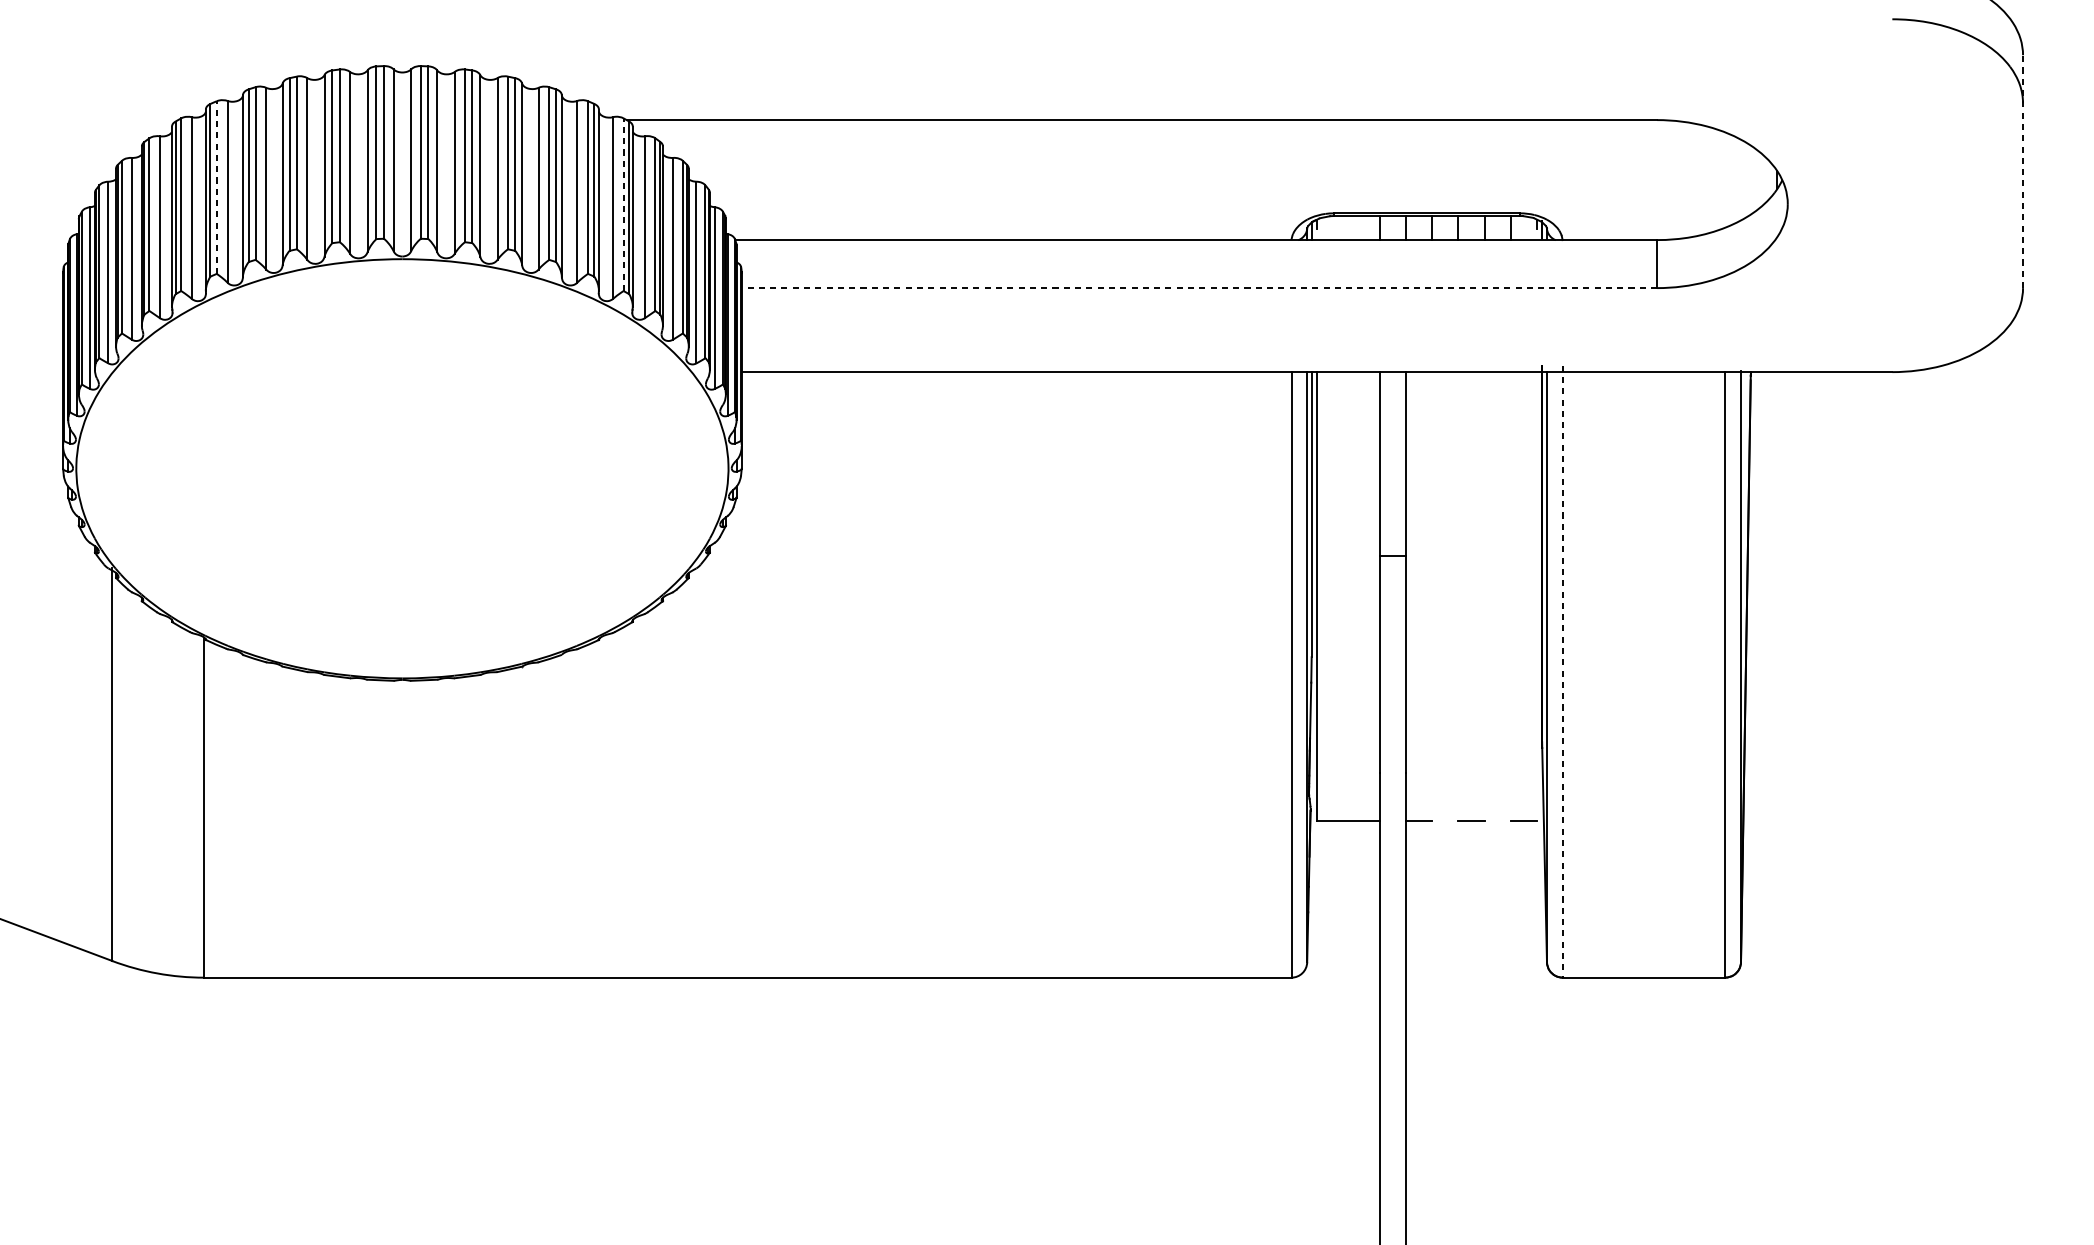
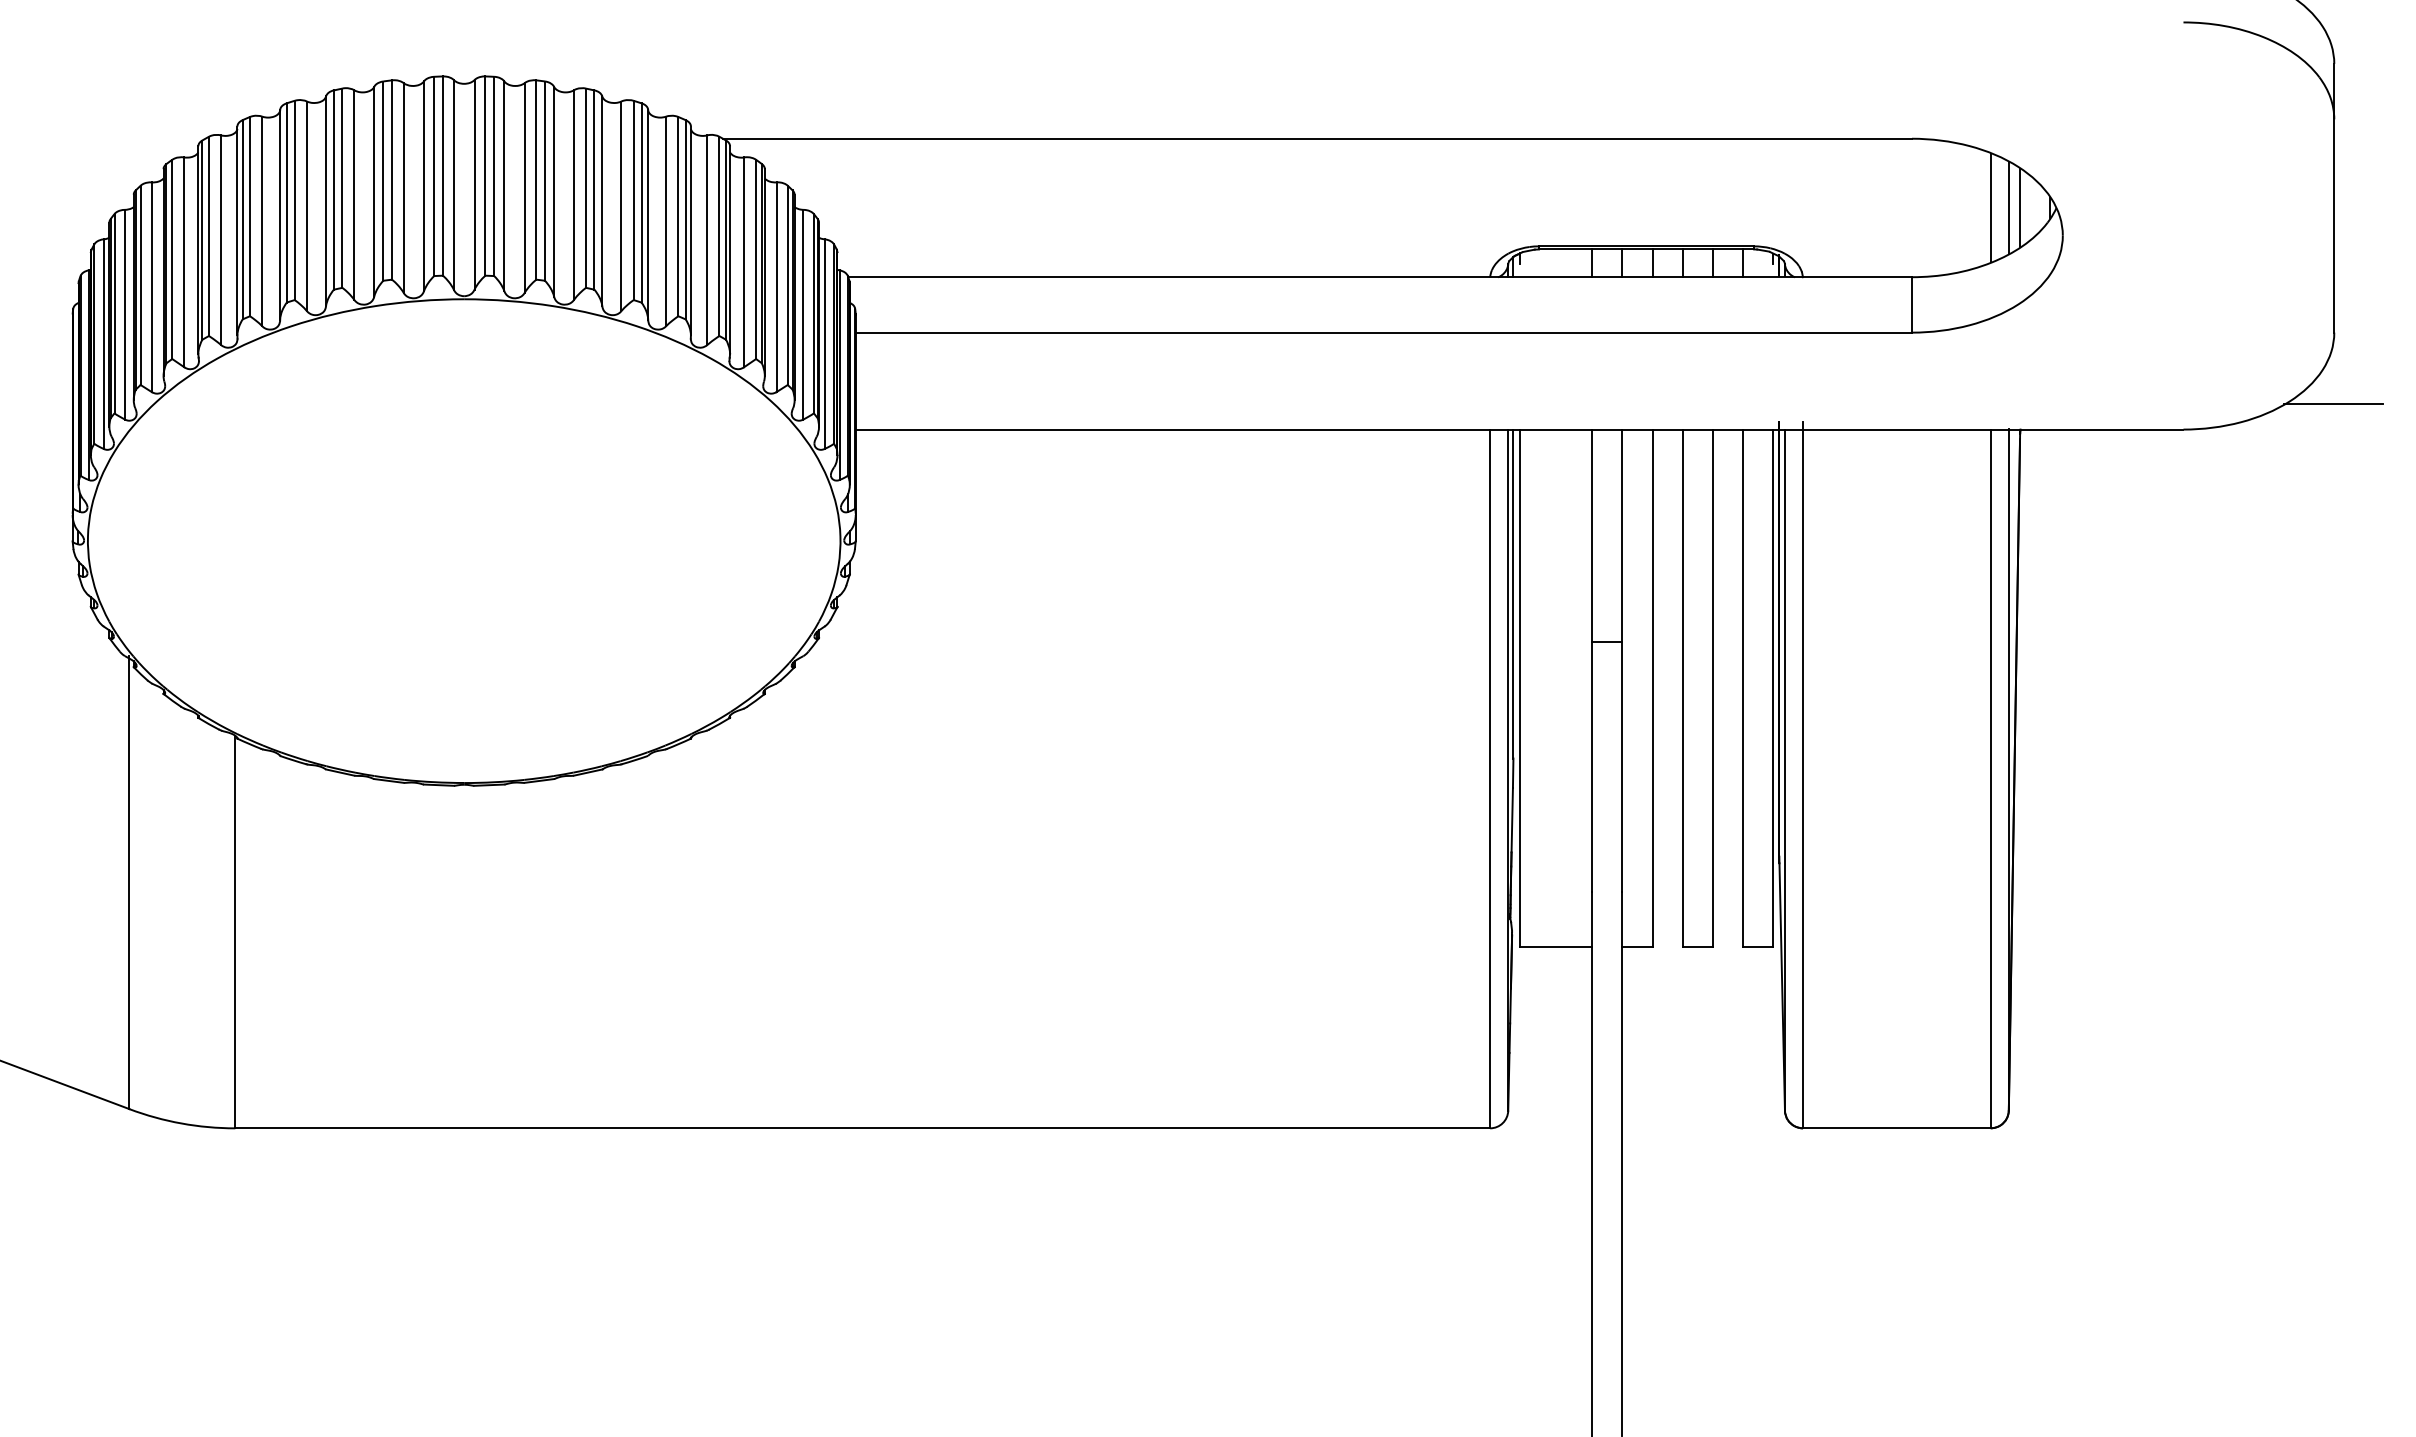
line: (2023, 171) -> (2334, 197), dashed -> solid
line: (1725, 179) -> (1990, 207), added
line: (1740, 179) -> (2008, 207), added
line: (1751, 179) -> (2020, 207), added
line: (217, 187) -> (250, 216), dashed -> solid
line: (623, 204) -> (719, 236), dashed -> solid
line: (1199, 287) -> (1383, 332), dashed -> solid
line: (2021, 350) -> (2332, 404), added
line: (1432, 596) -> (1652, 688), added
line: (1458, 596) -> (1682, 688), added
line: (1484, 596) -> (1712, 688), added
line: (1511, 596) -> (1743, 688), added
line: (1537, 596) -> (1773, 688), added
line: (1563, 671) -> (1803, 775), dashed -> solid

